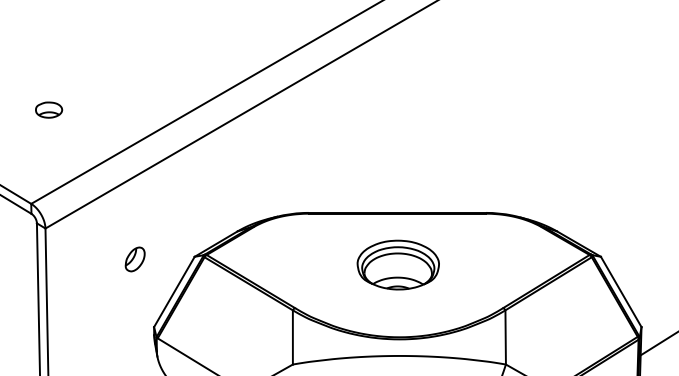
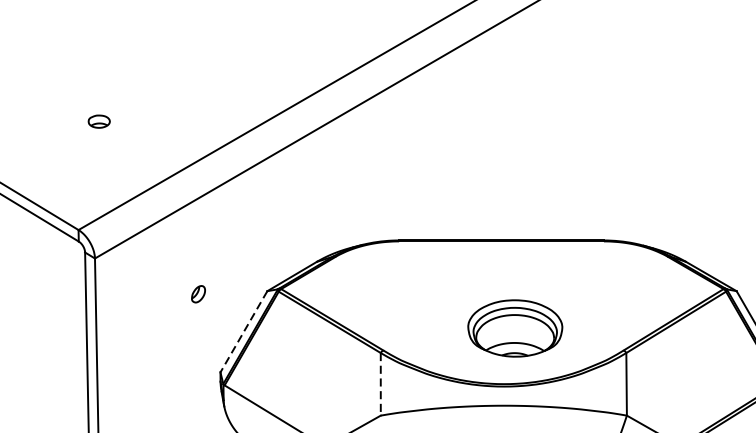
part: (49, 109) -> (99, 121), size x0.7
part: (134, 259) -> (197, 294), size x0.6
part: (397, 264) -> (514, 327), moved
line: (174, 291) -> (244, 331), solid -> dashed
line: (292, 337) -> (380, 384), solid -> dashed

